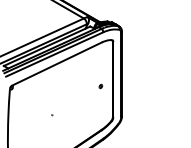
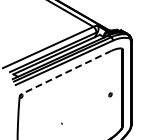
line: (57, 64) -> (67, 72), solid -> dashed

